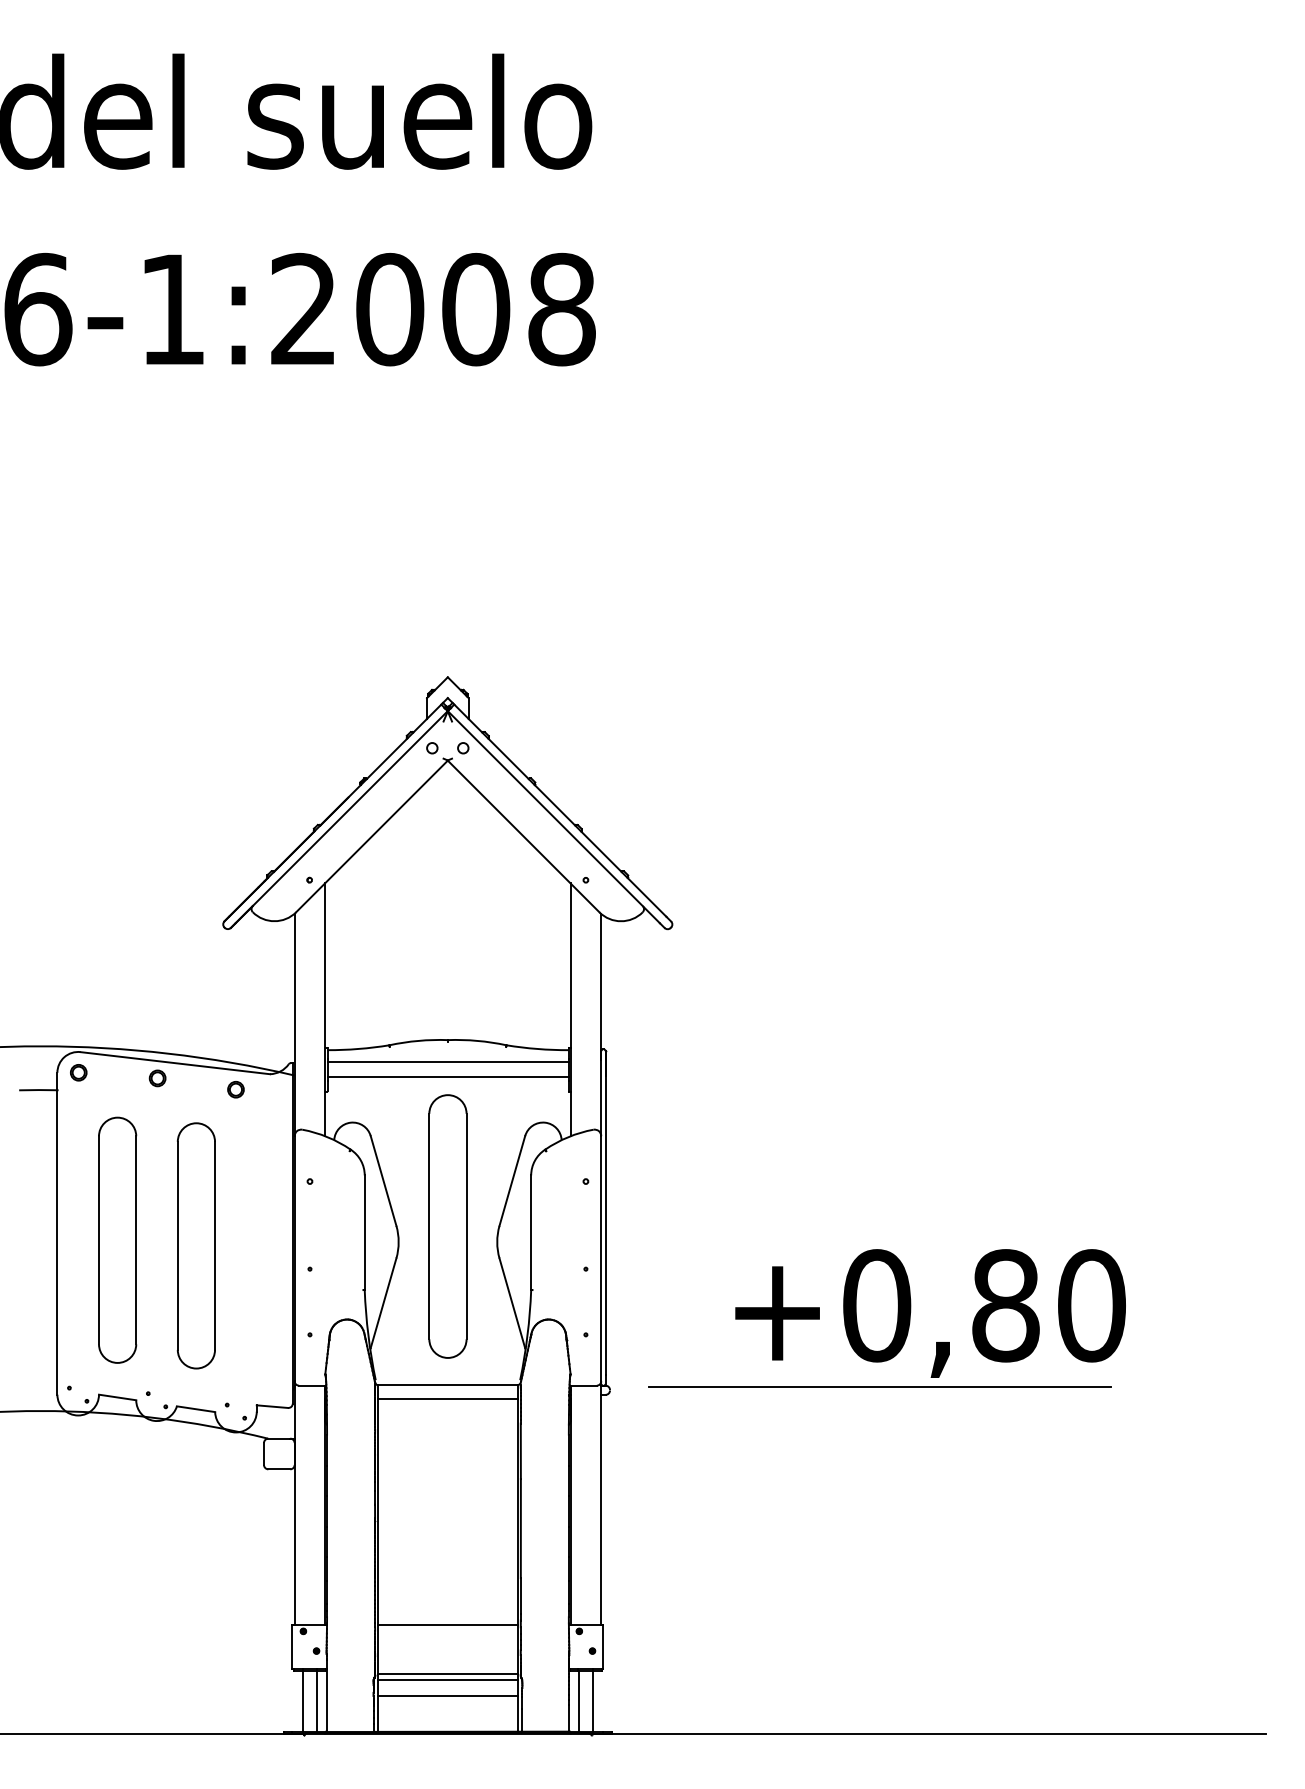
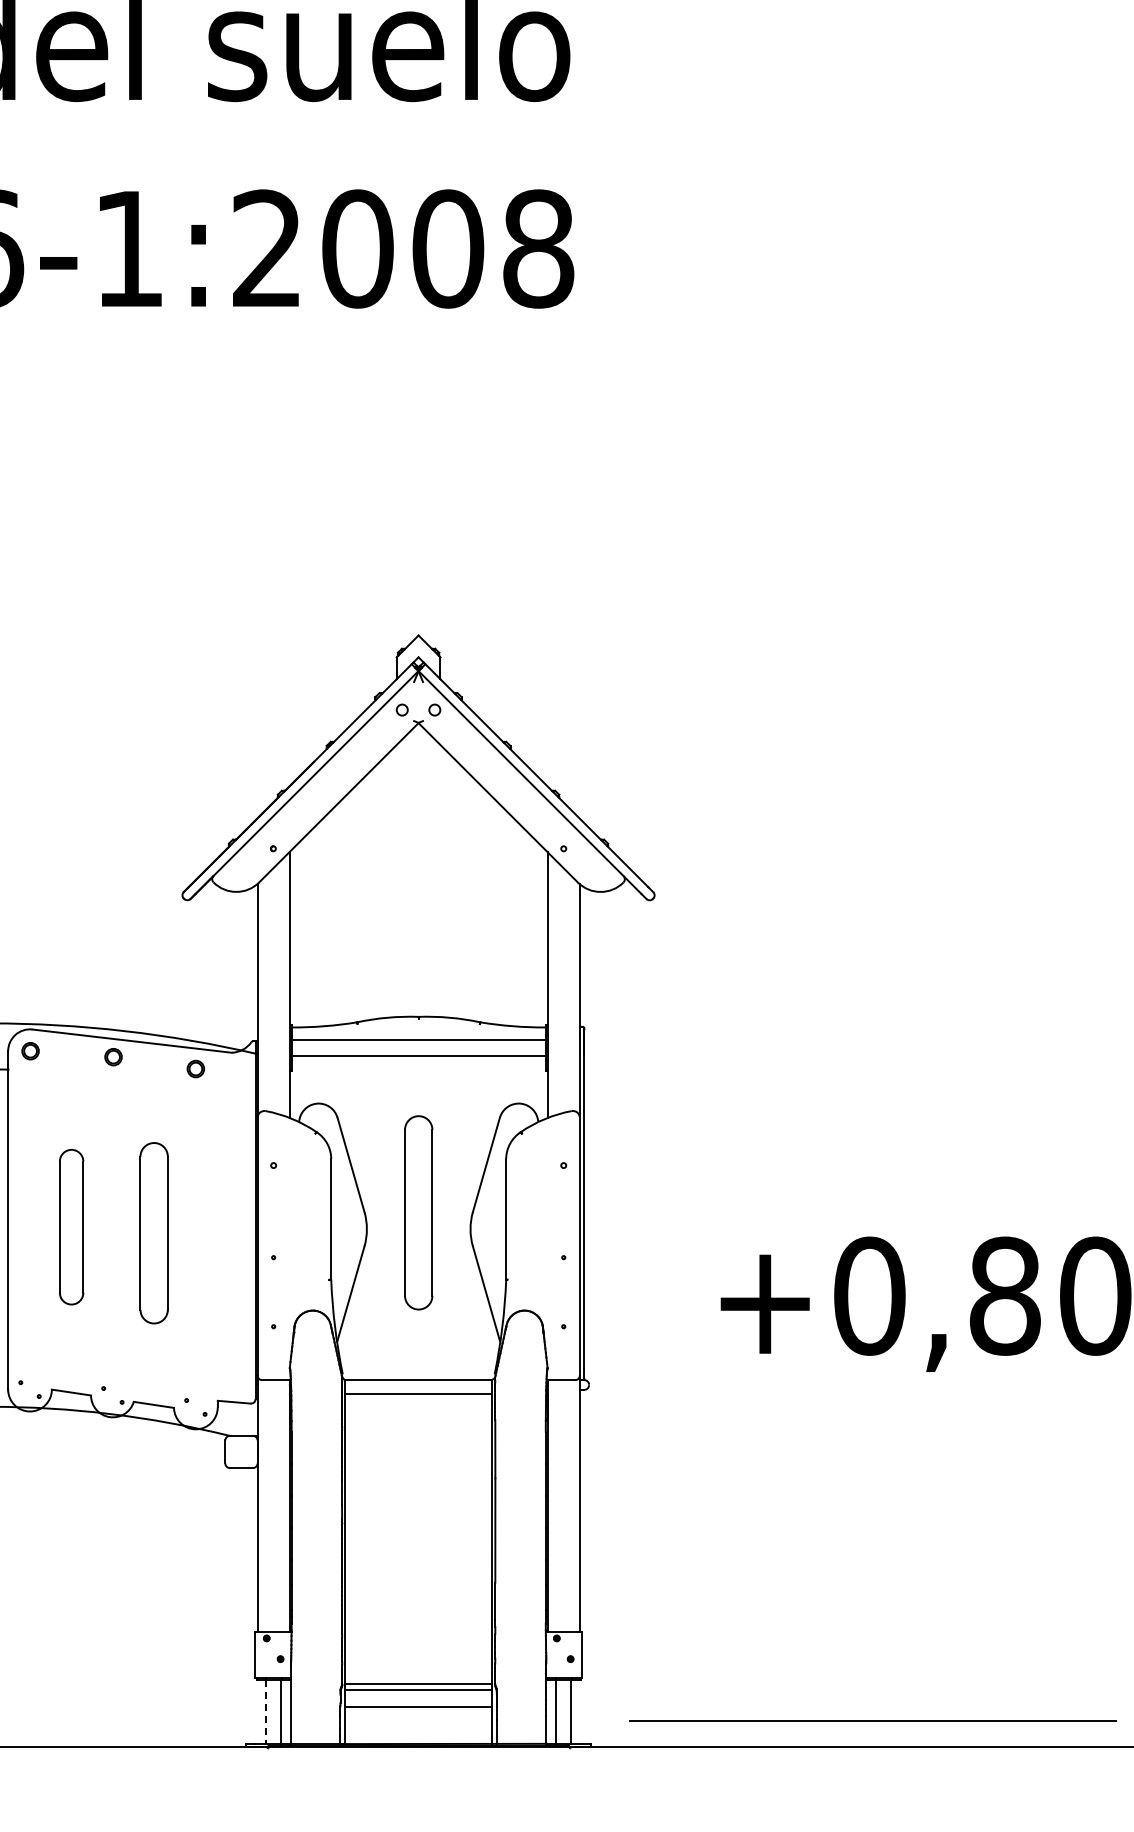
part: (447, 1226) -> (418, 1212), size x0.7
part: (117, 1239) -> (71, 1226), size x0.6
part: (195, 1245) -> (153, 1232), size x0.7
line: (879, 1386) -> (872, 1720), moved
line: (447, 1624) -> (418, 1631), removed
line: (302, 1701) -> (265, 1712), solid -> dashed

